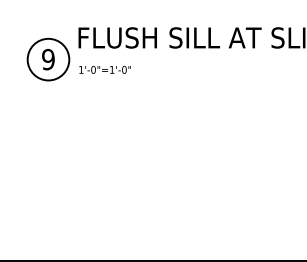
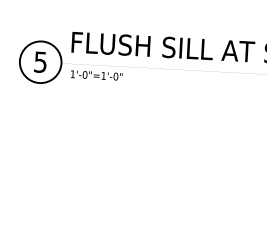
text: (48, 59) -> (40, 62), 9 -> 5

